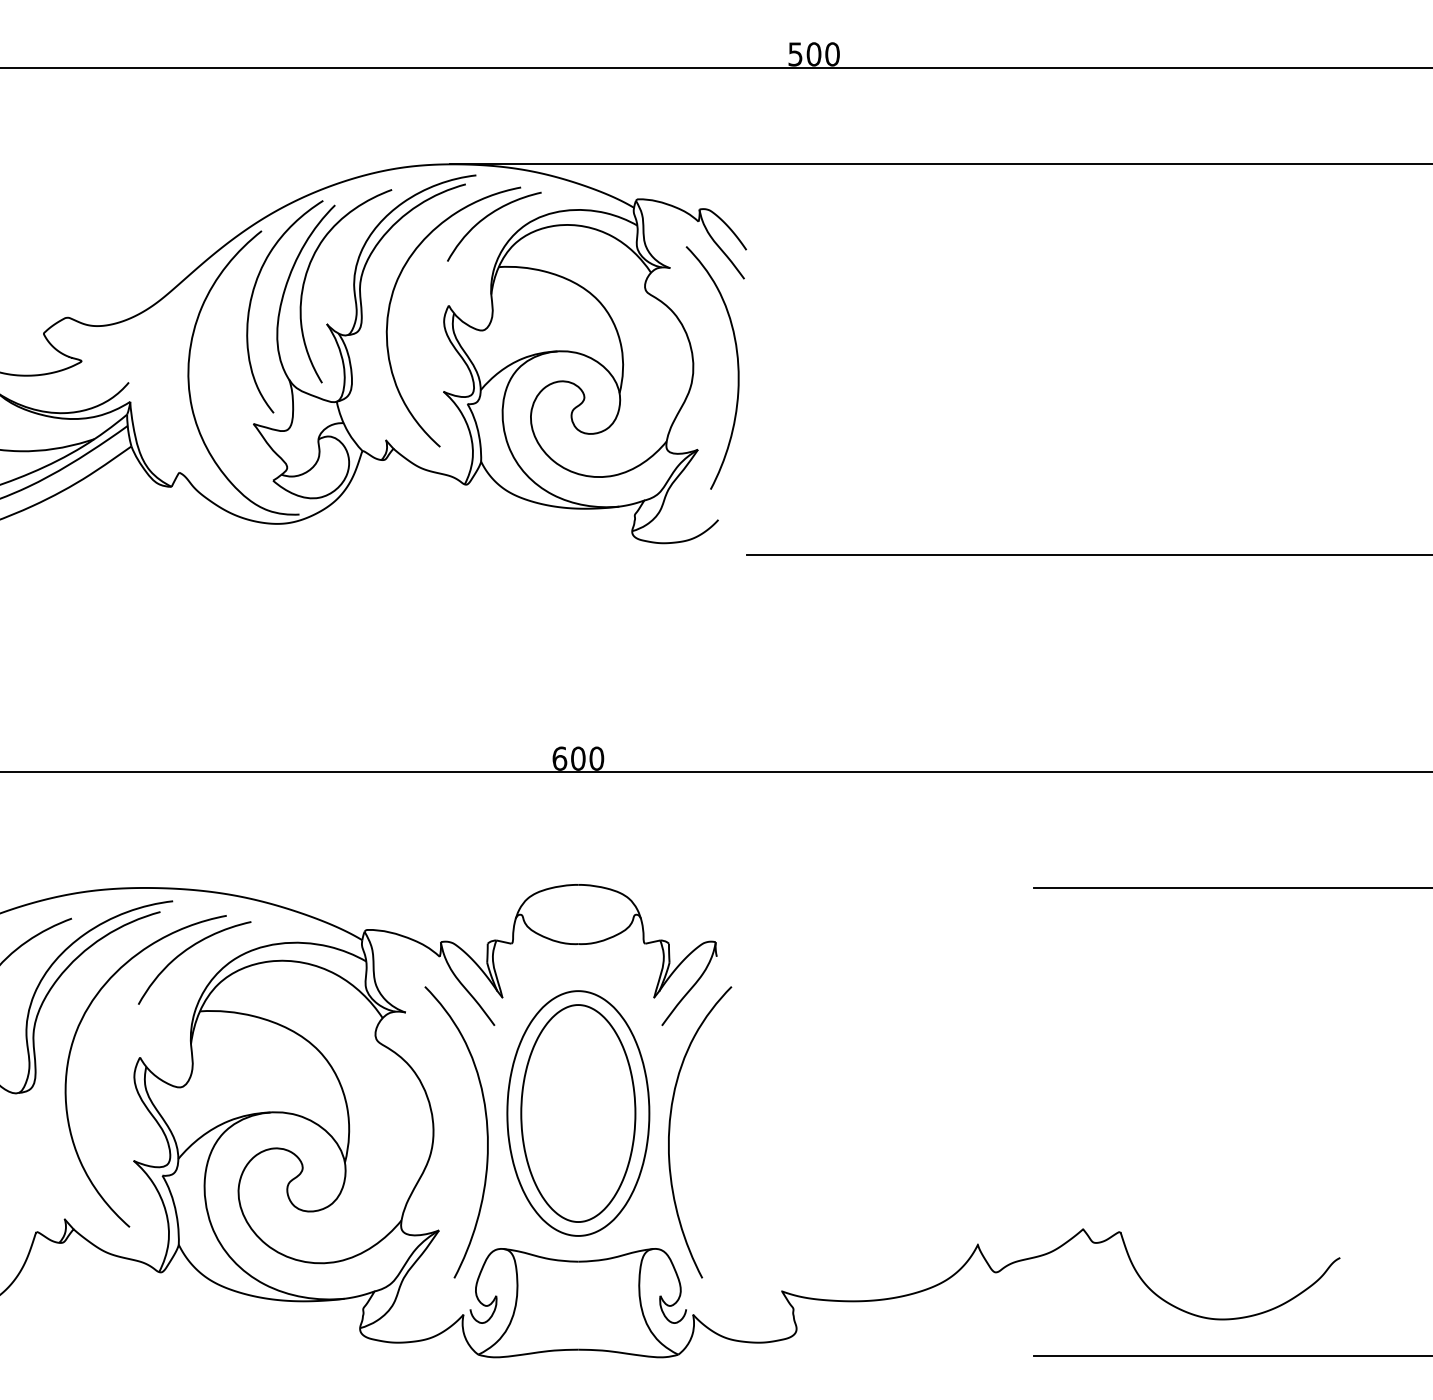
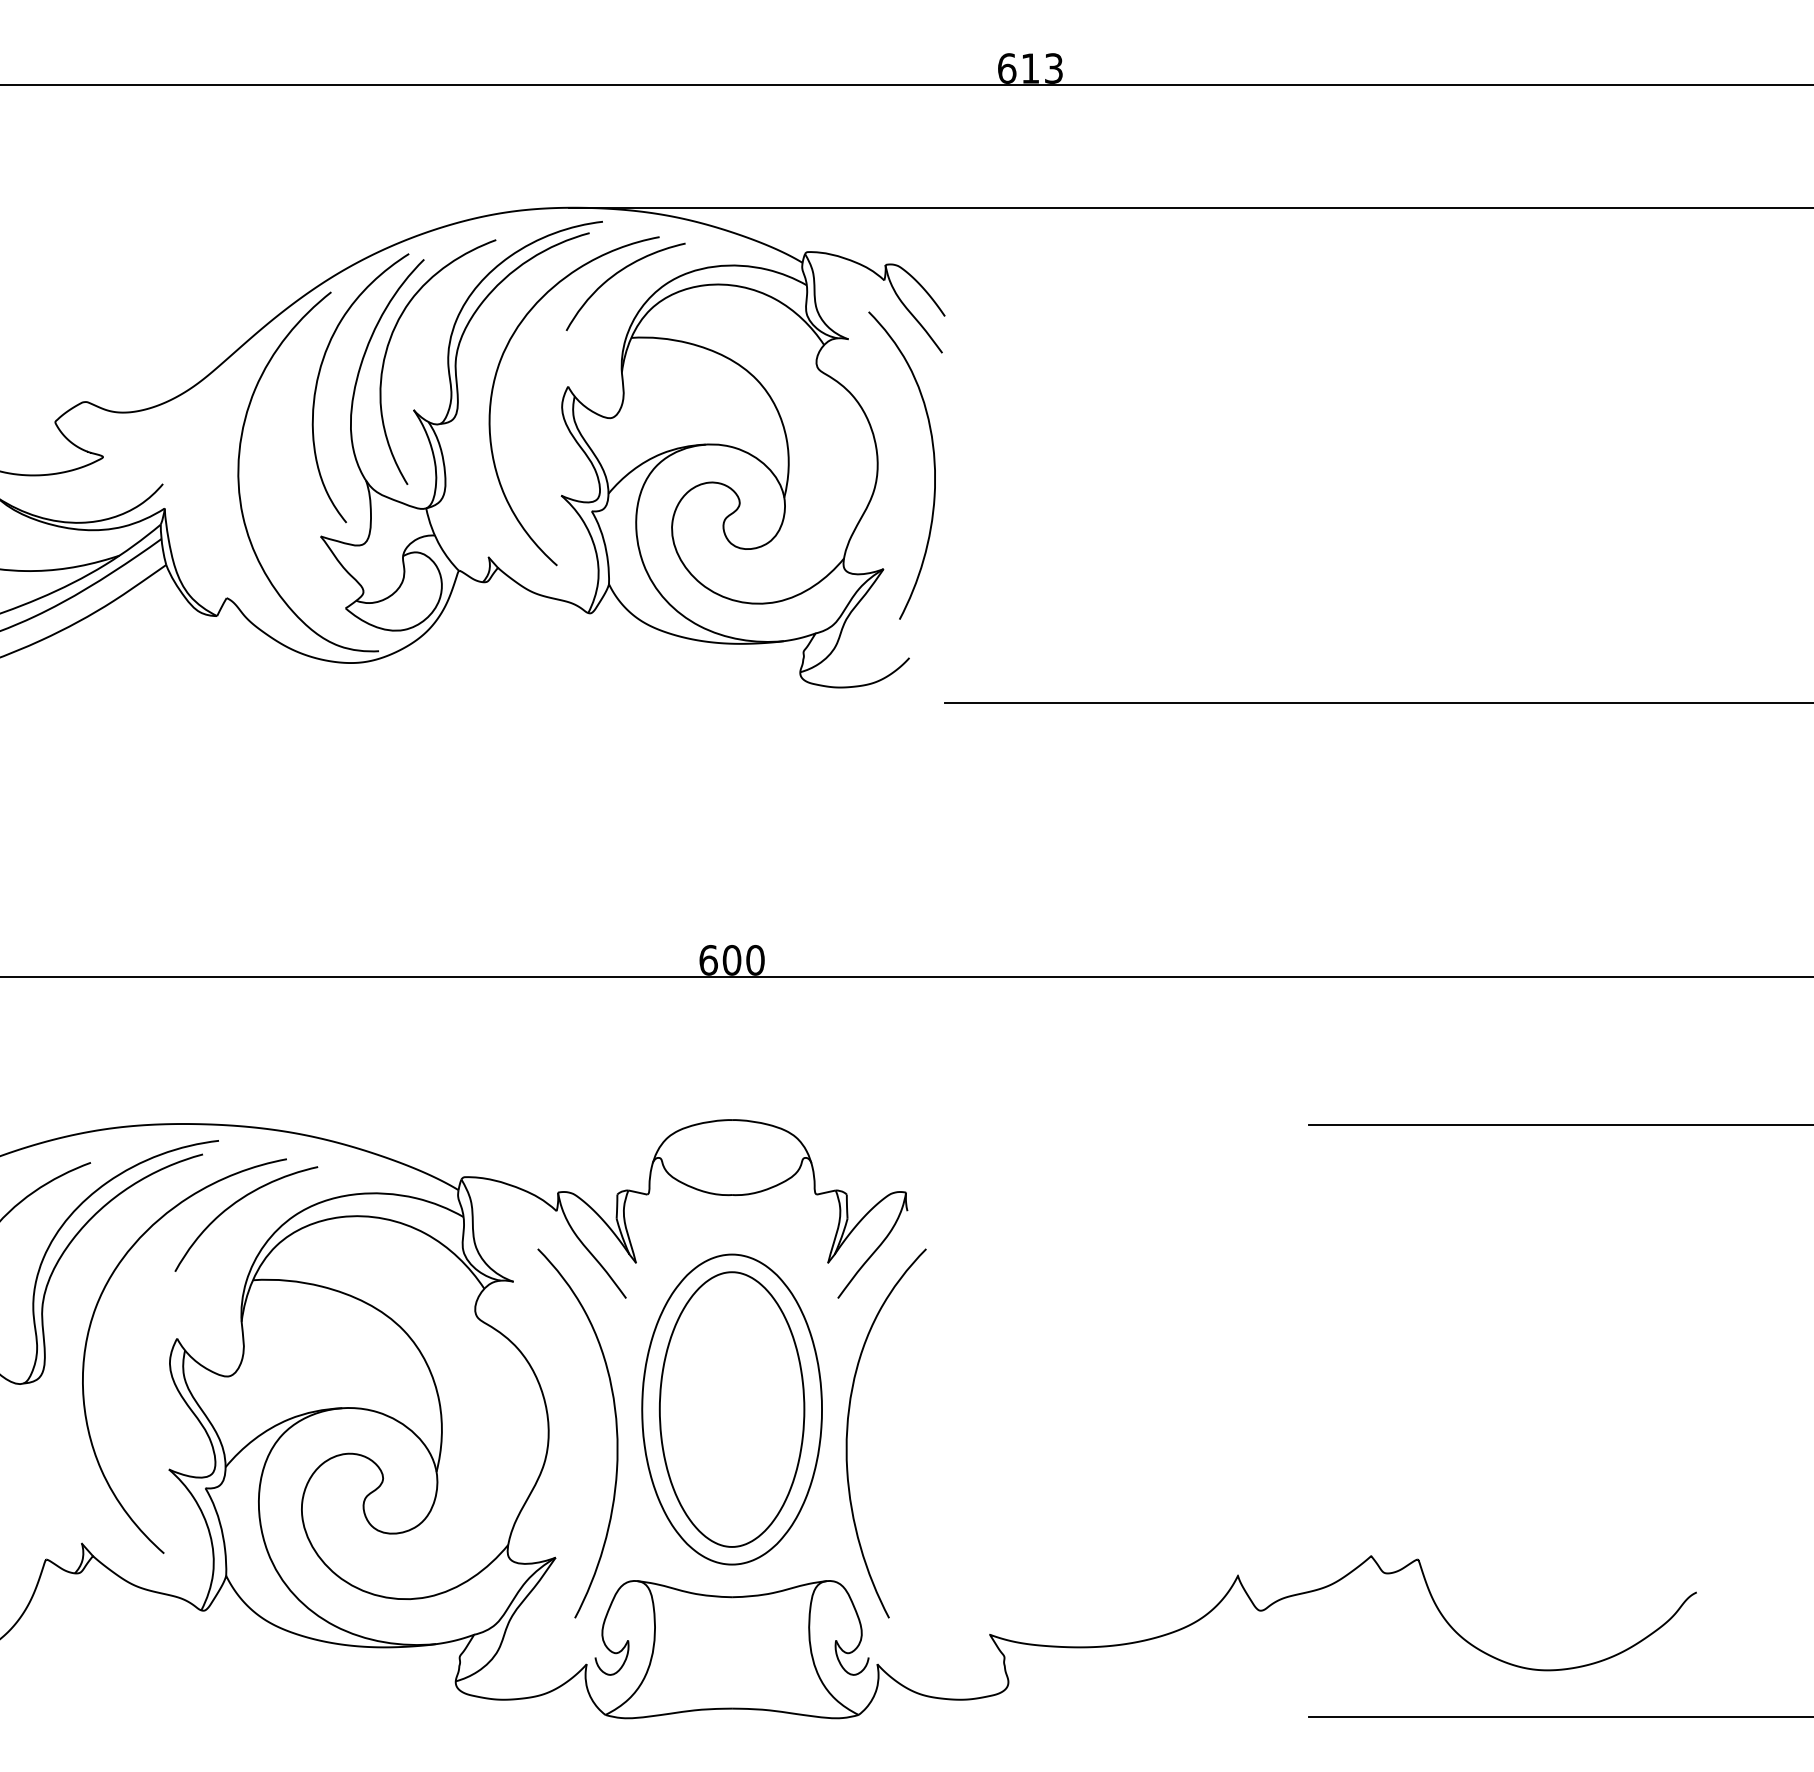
text: (814, 54) -> (1030, 68), 500 -> 613

